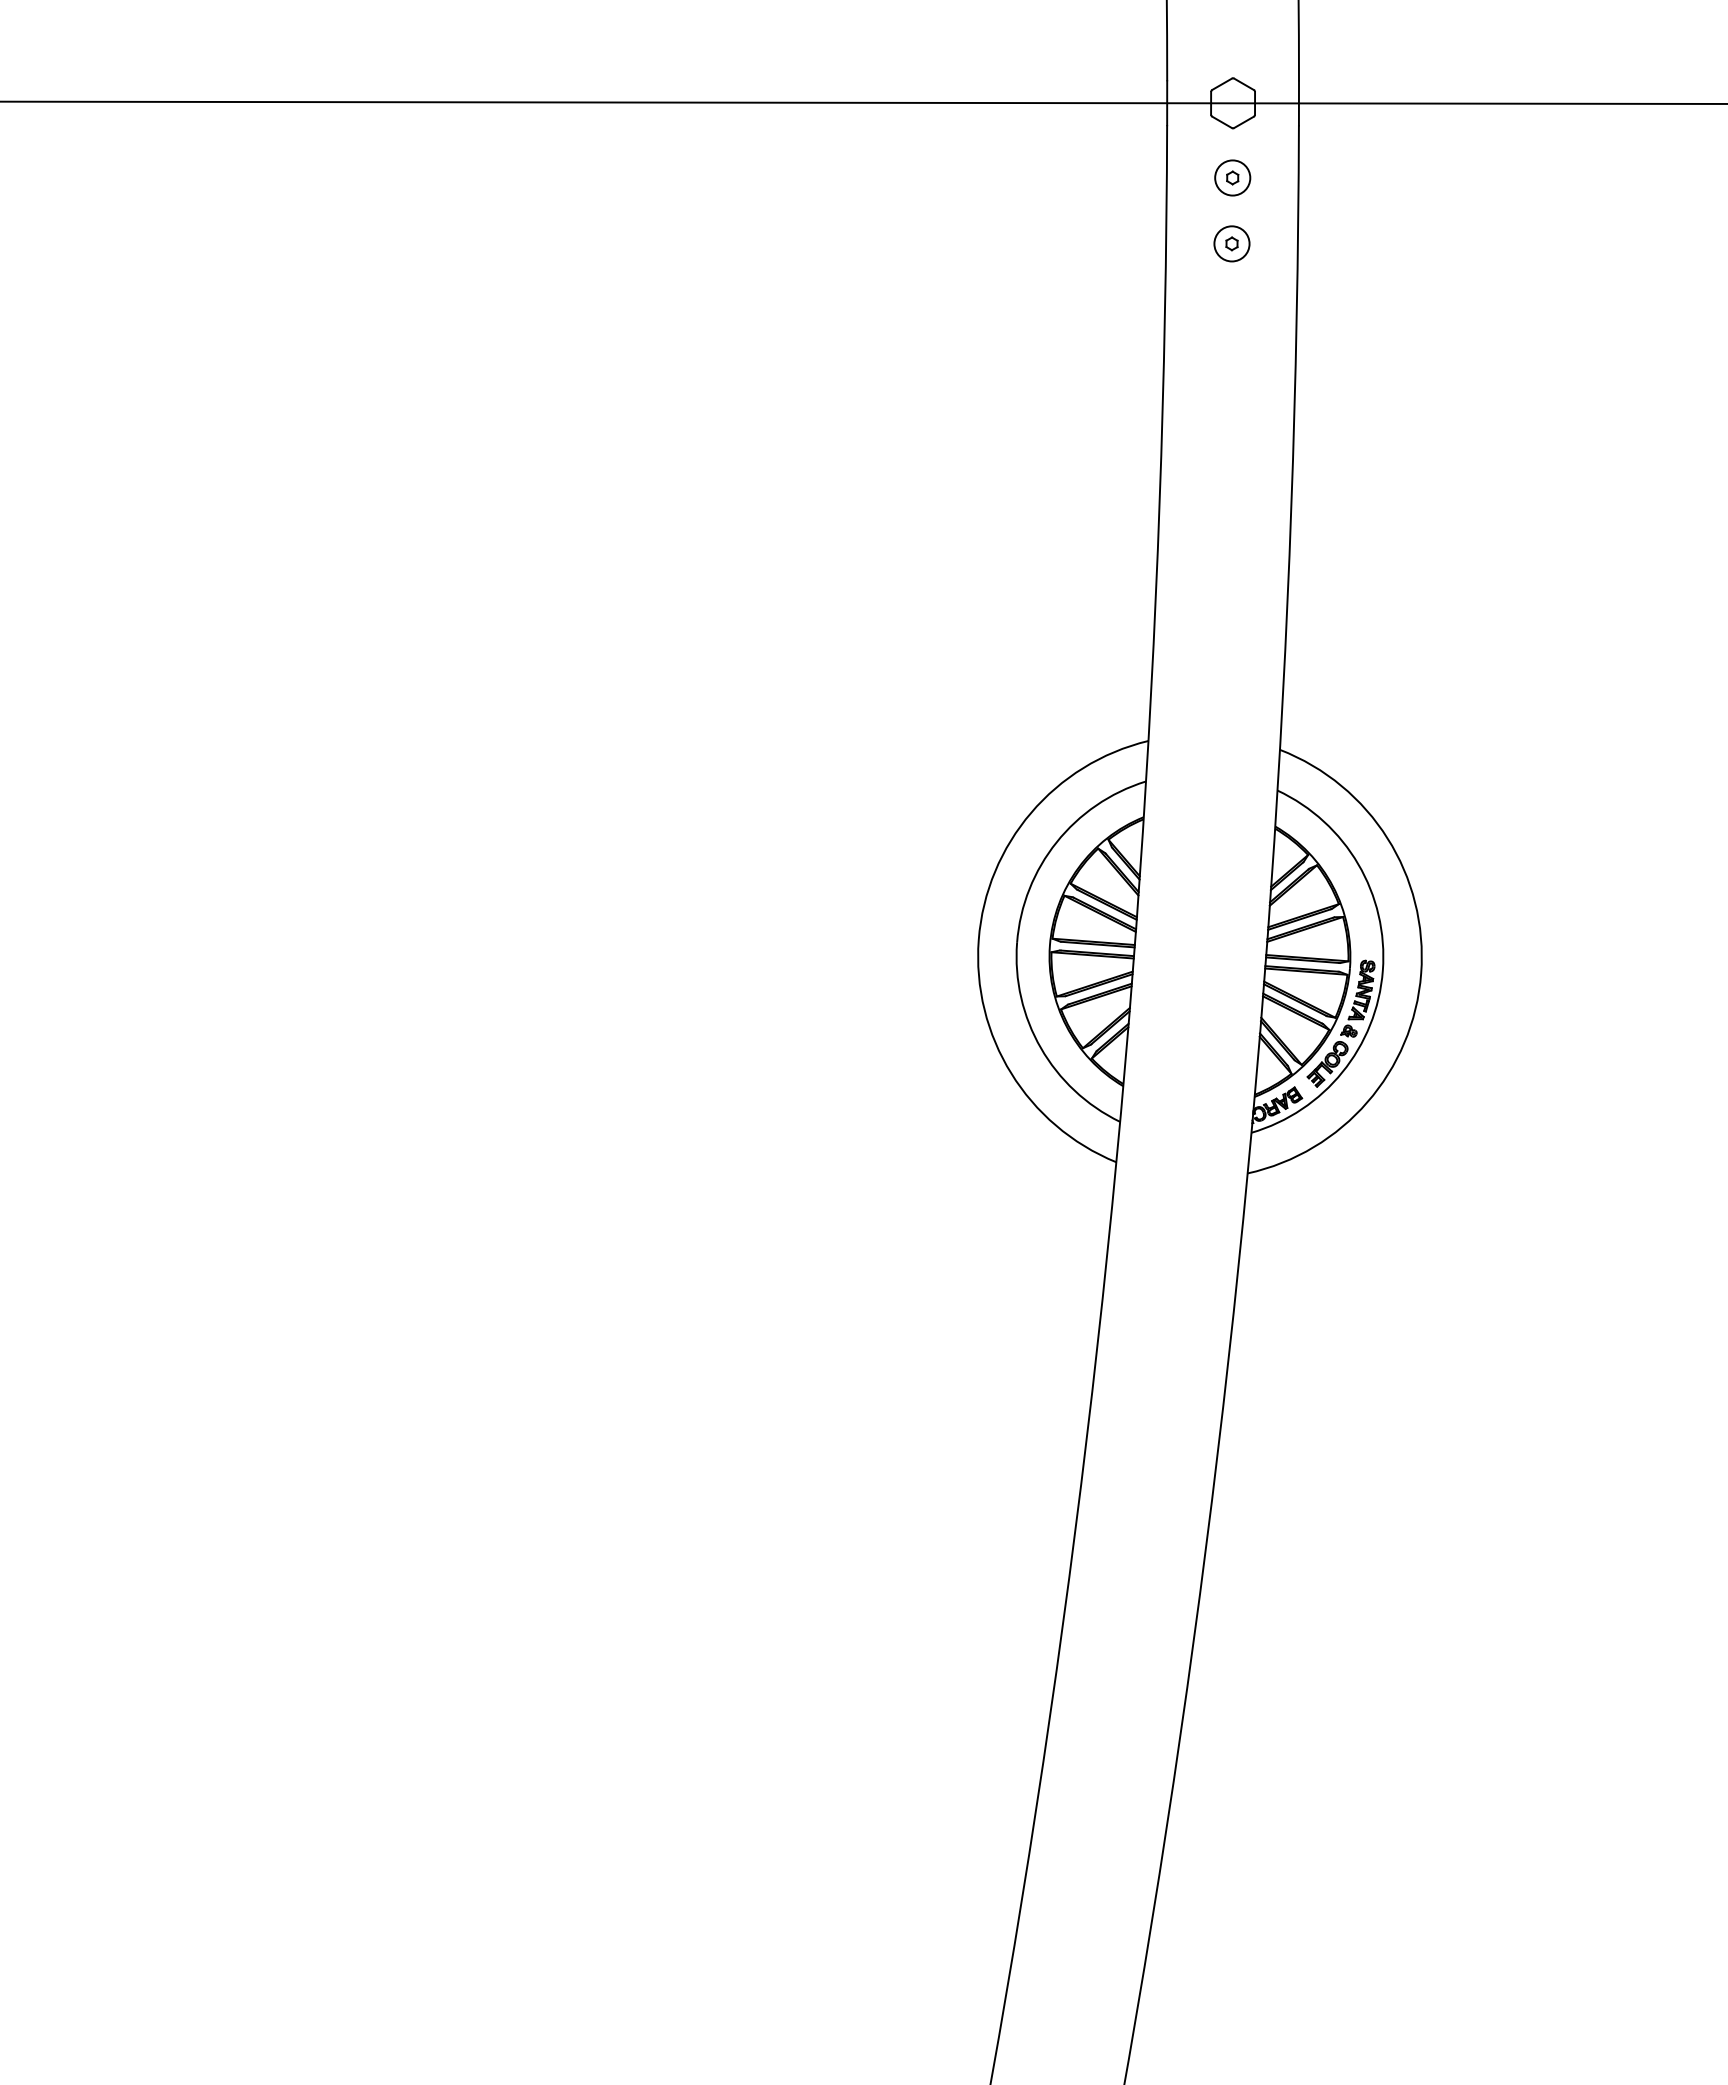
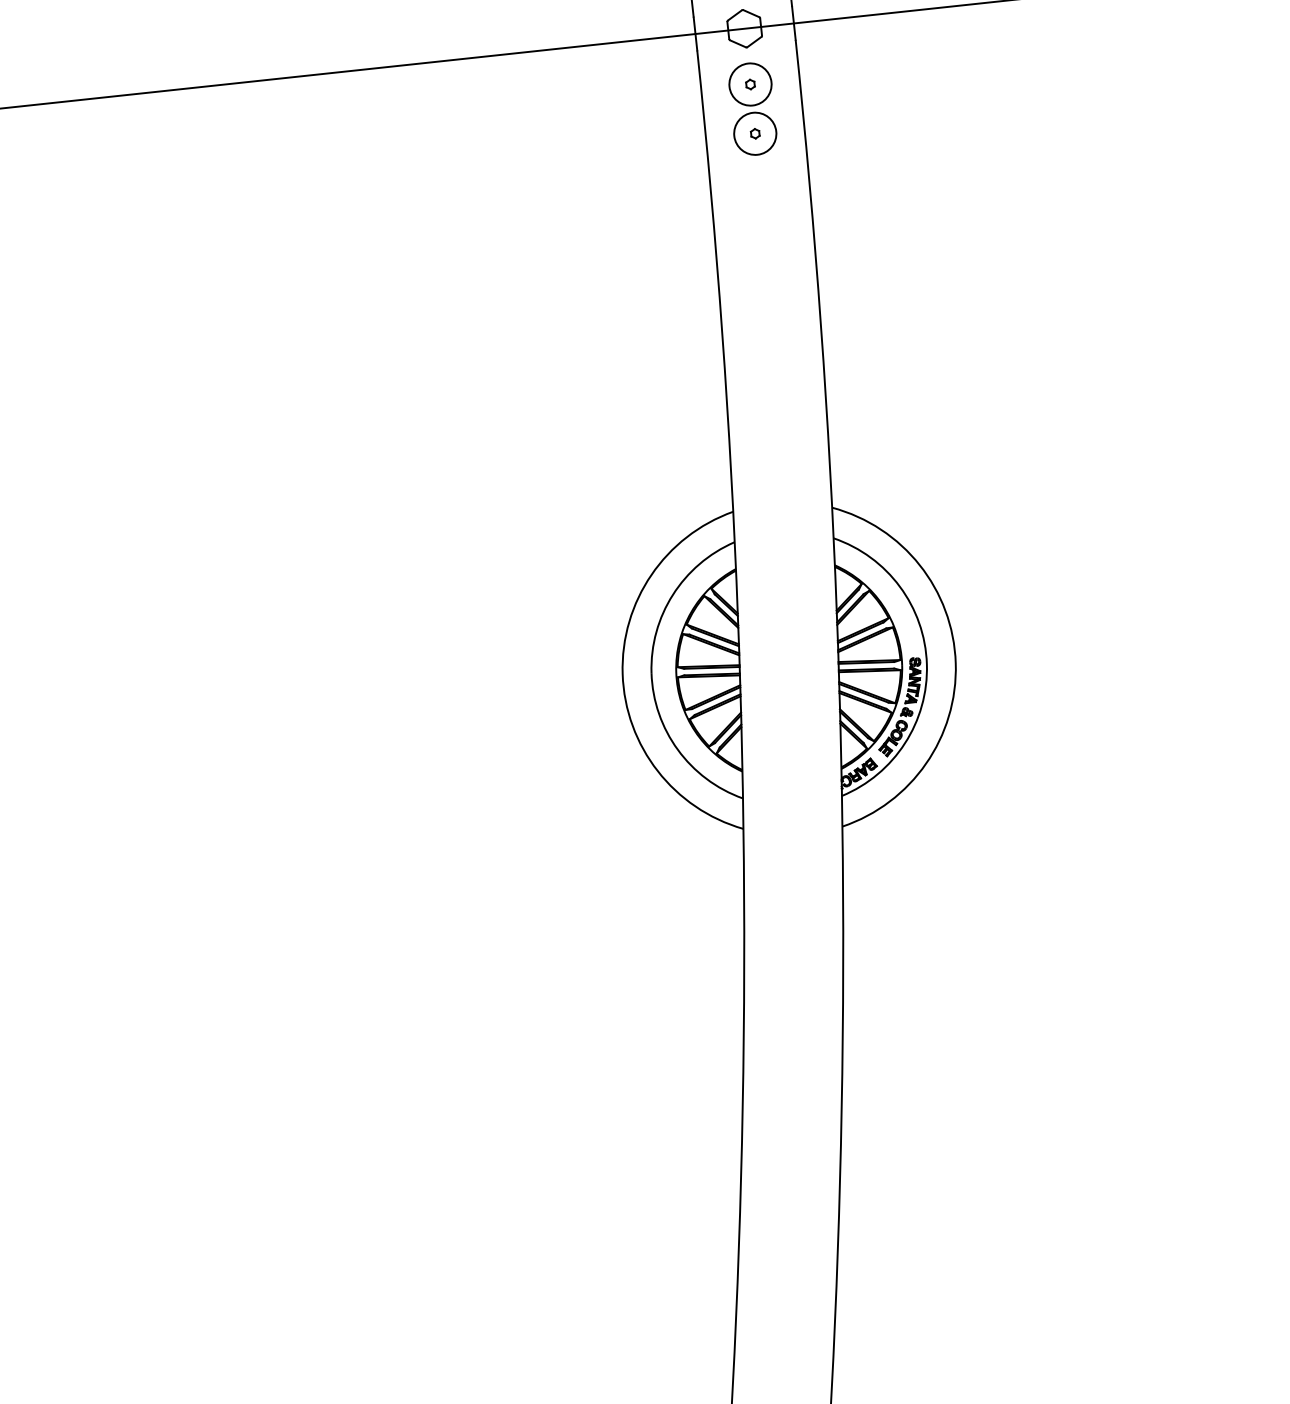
circle: (1232, 177) -> (750, 84), size x1.6
circle: (1231, 243) -> (754, 133), size x1.6

